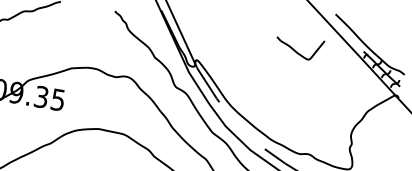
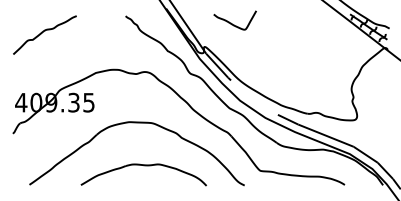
curve: (295, 49) -> (231, 22), moved

